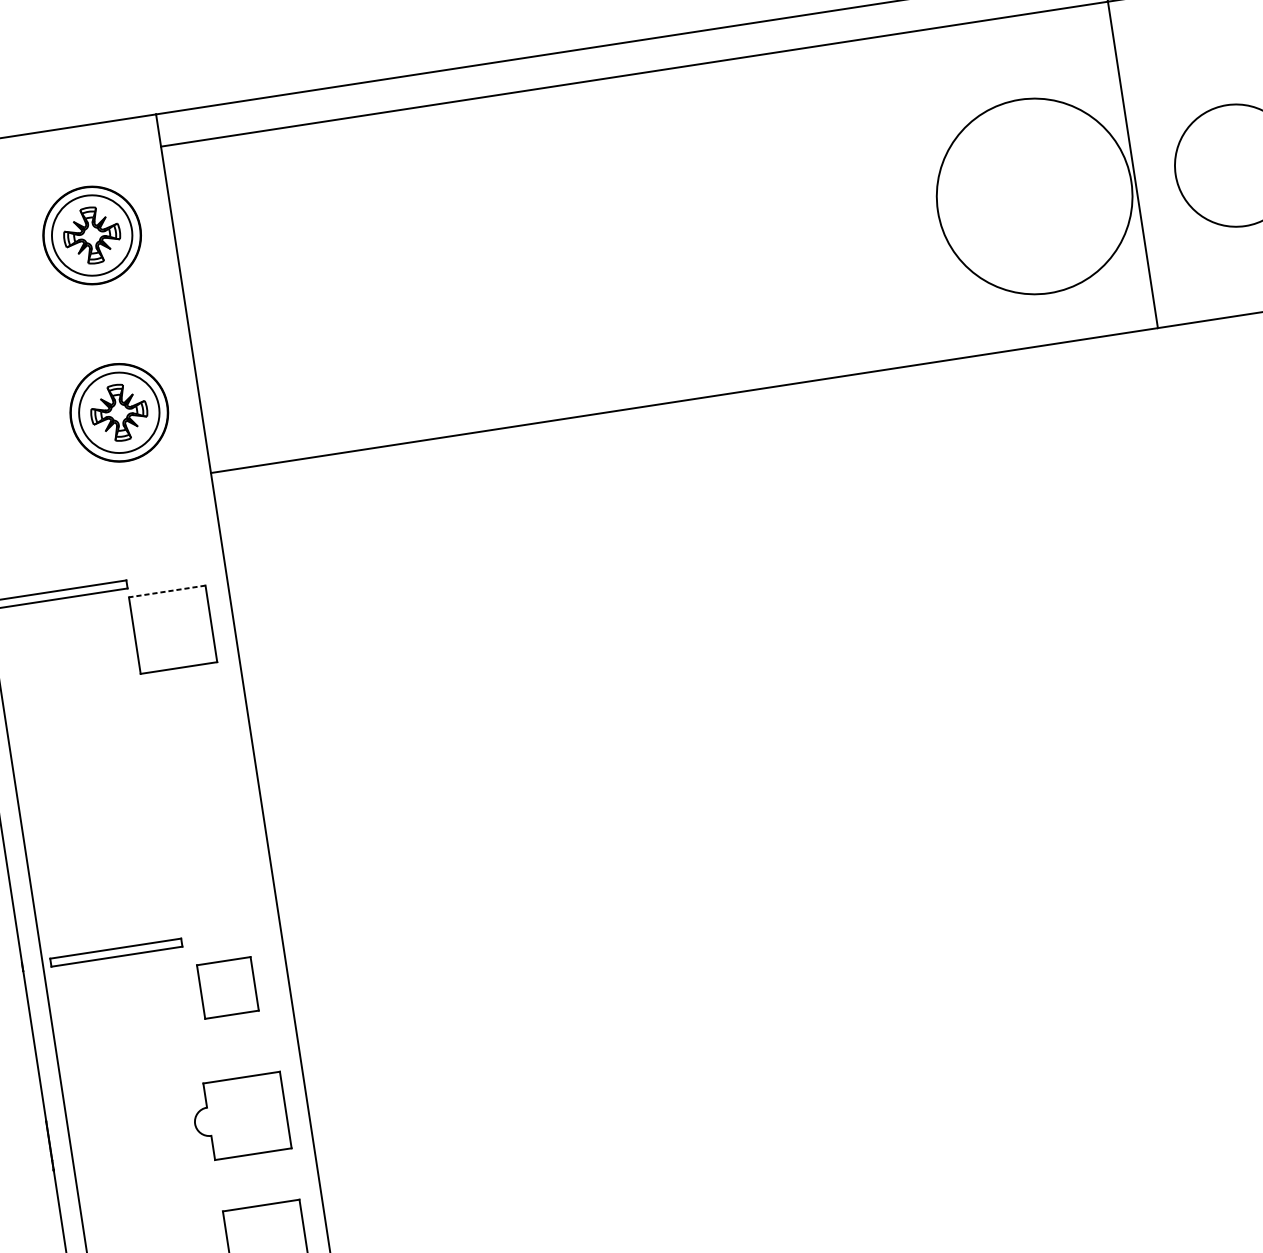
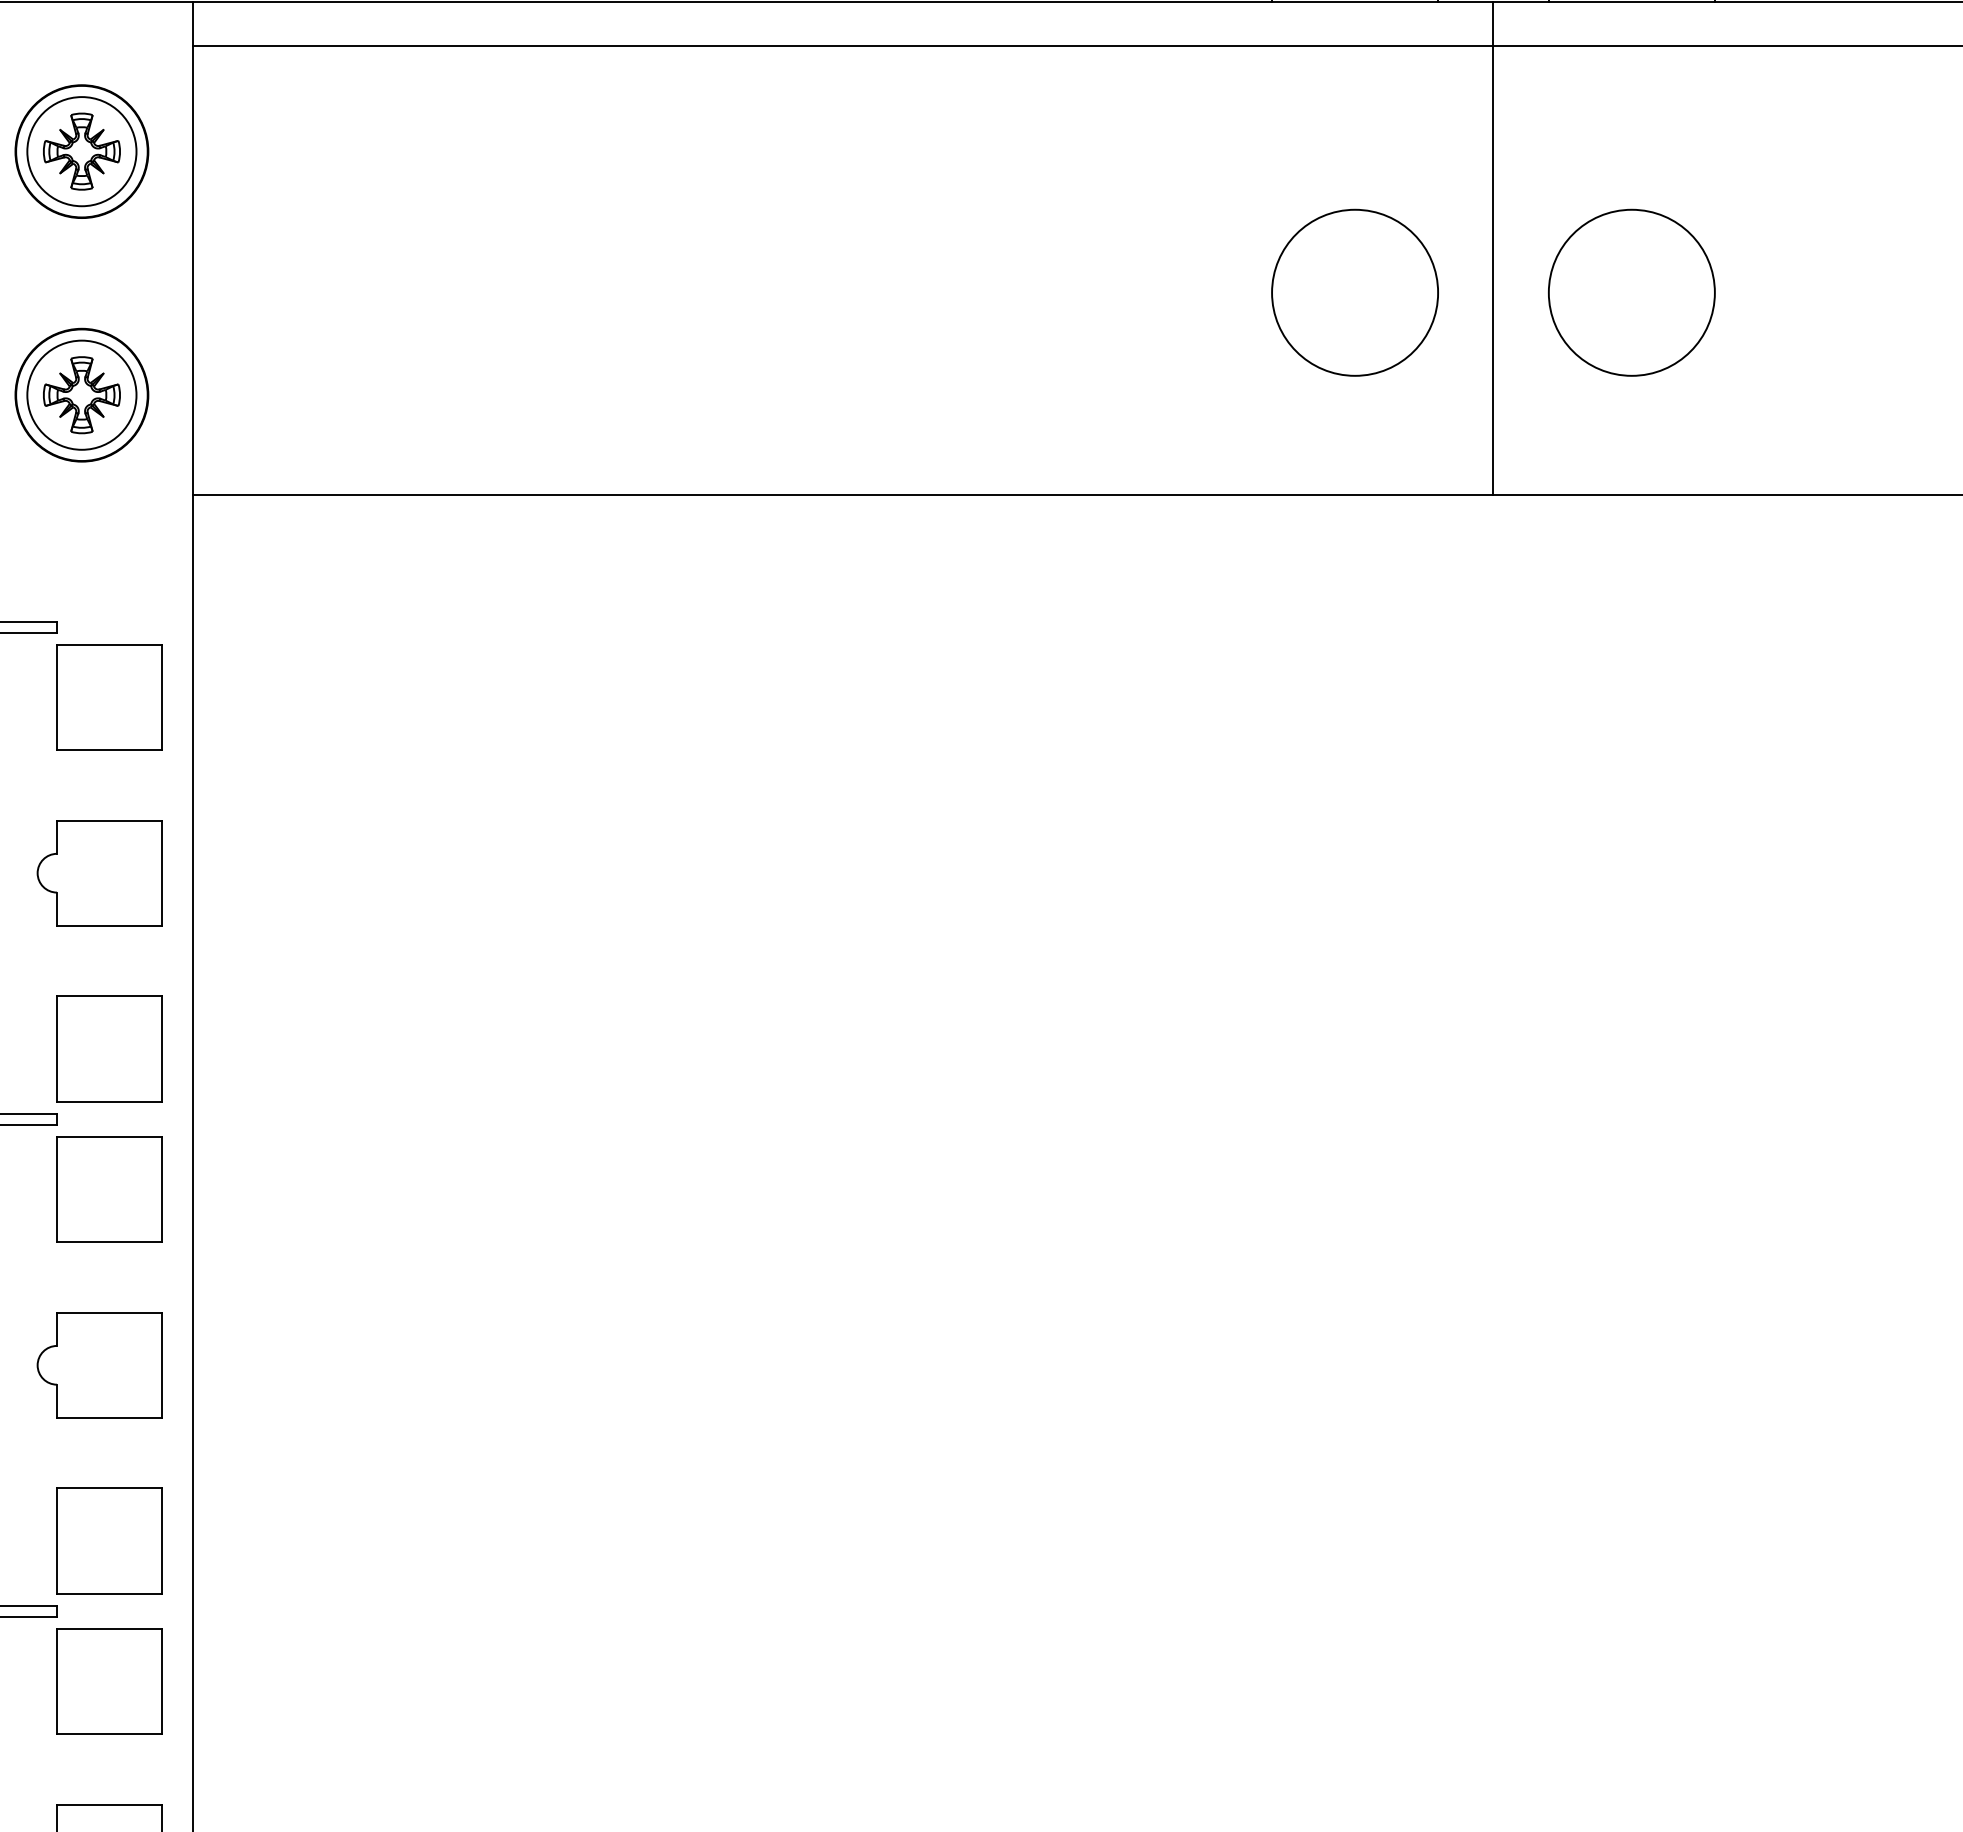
circle: (1034, 196) -> (1355, 292), size x0.62
line: (167, 591) -> (109, 644), dashed -> solid
part: (185, 759) -> (99, 873), added
part: (212, 885) -> (109, 1048), added
part: (227, 987) -> (109, 1189), size x1.43

